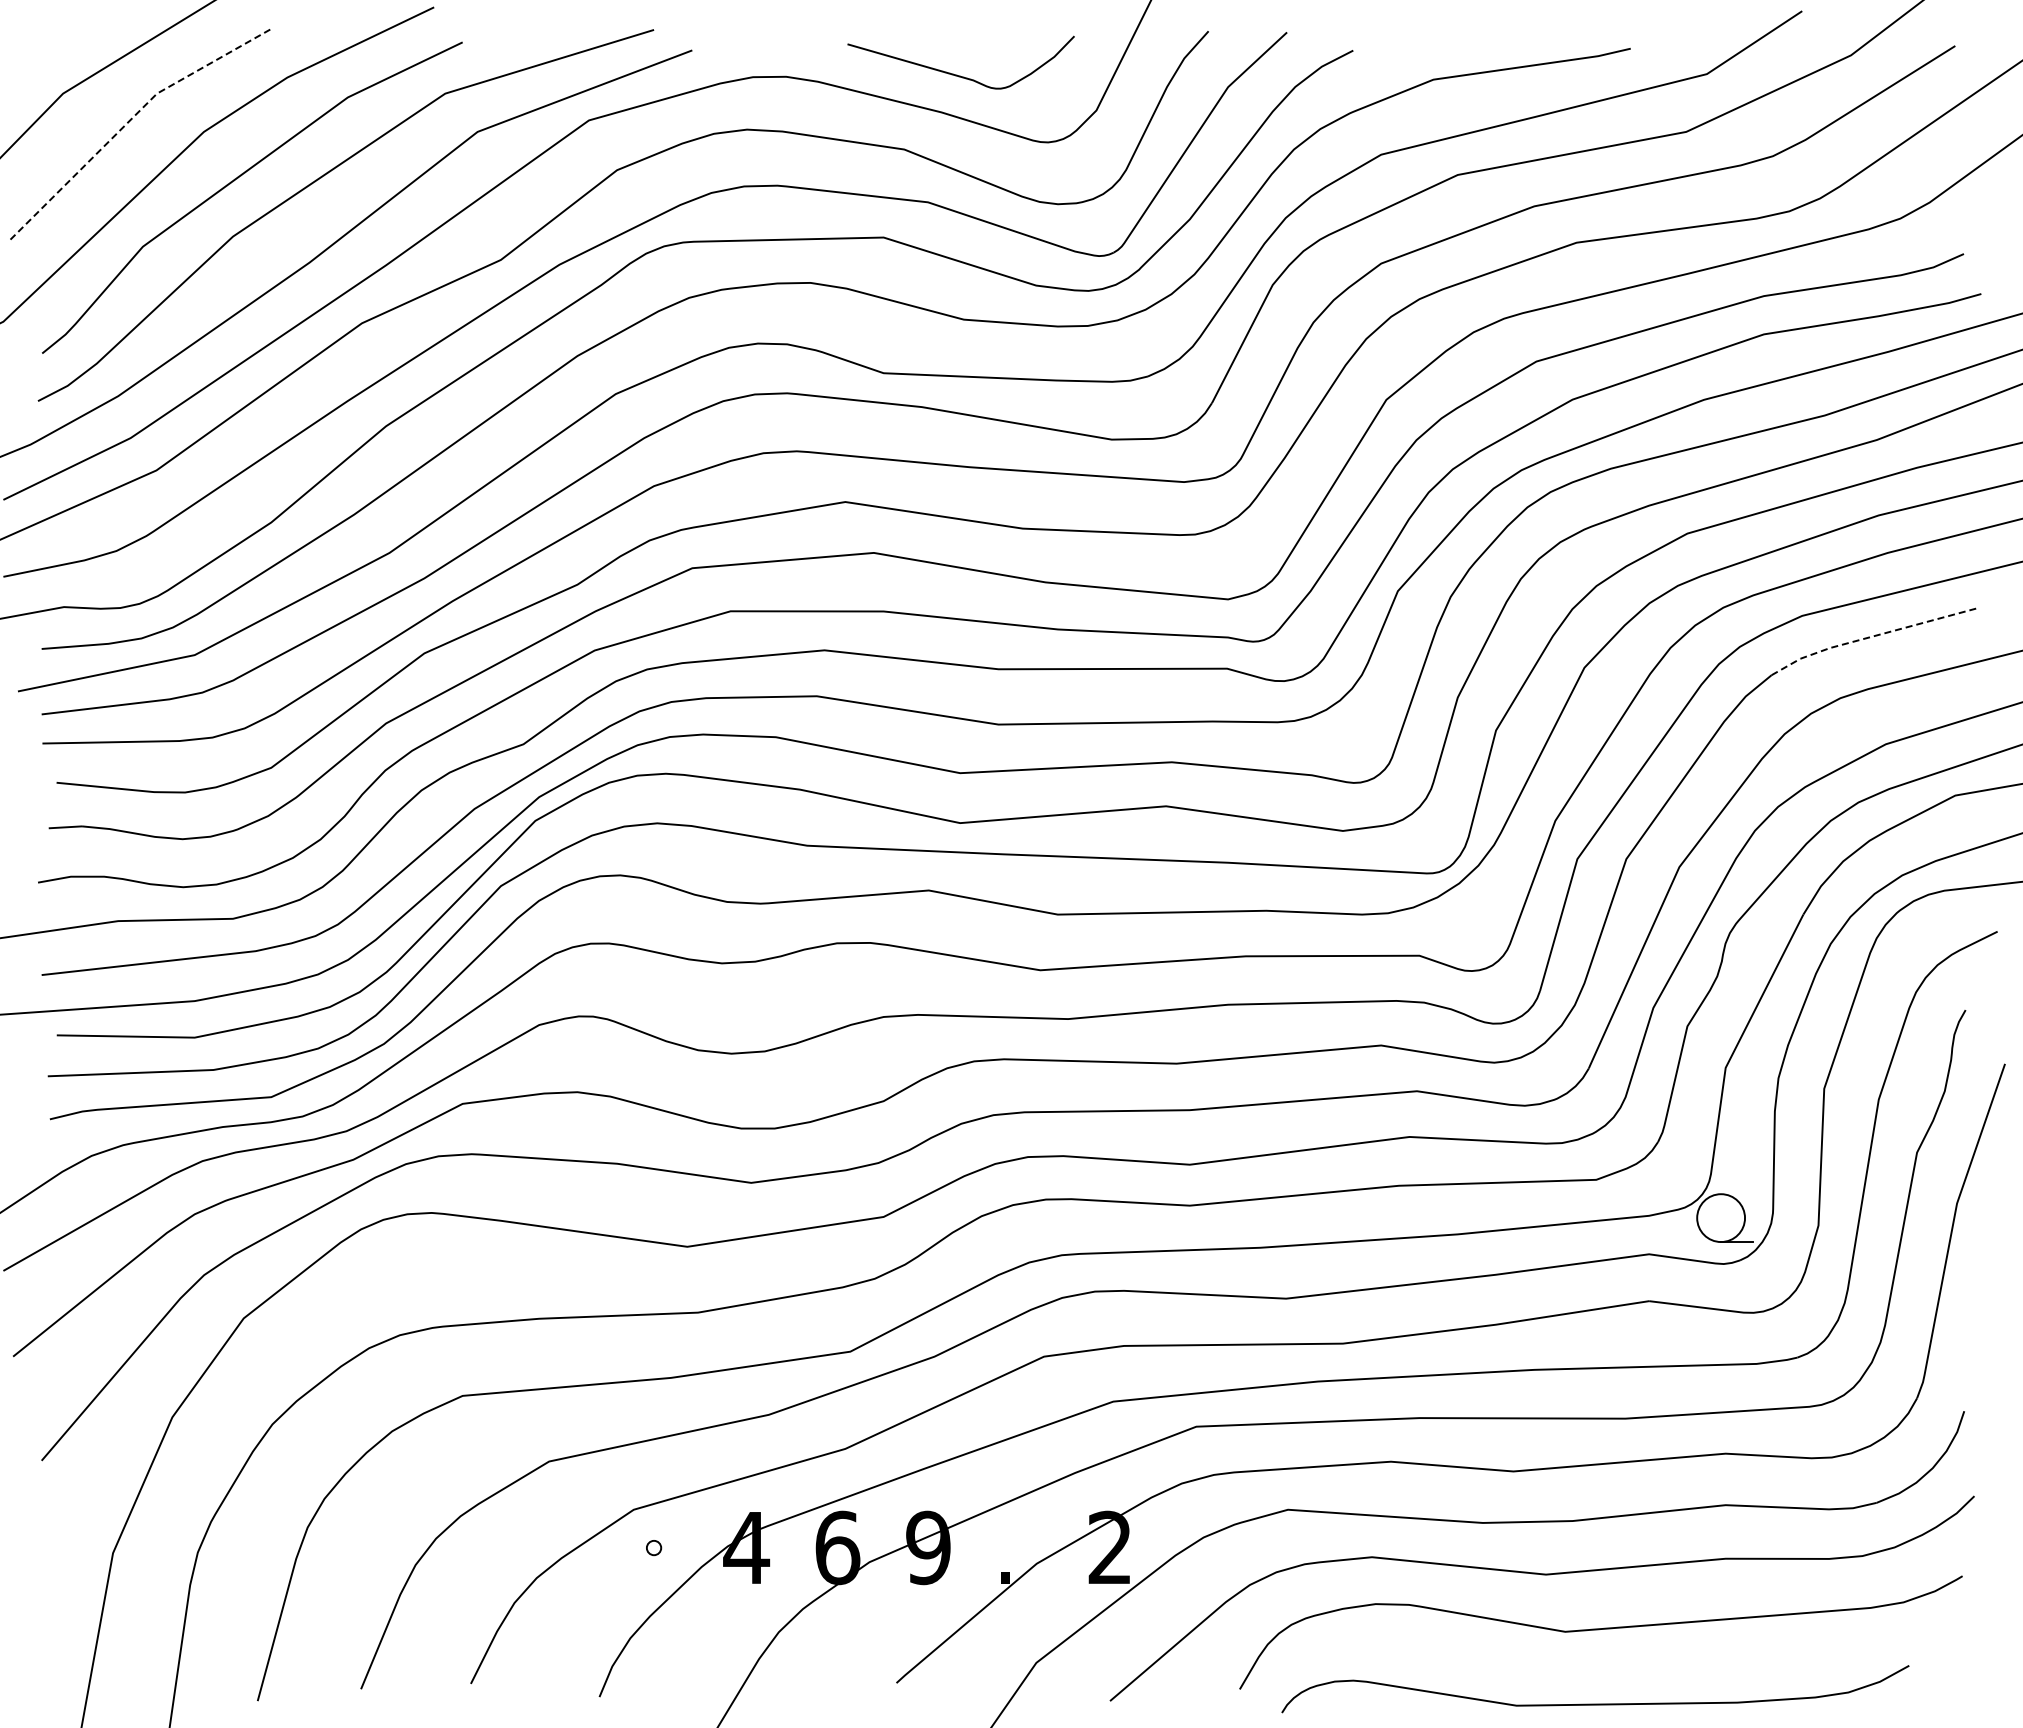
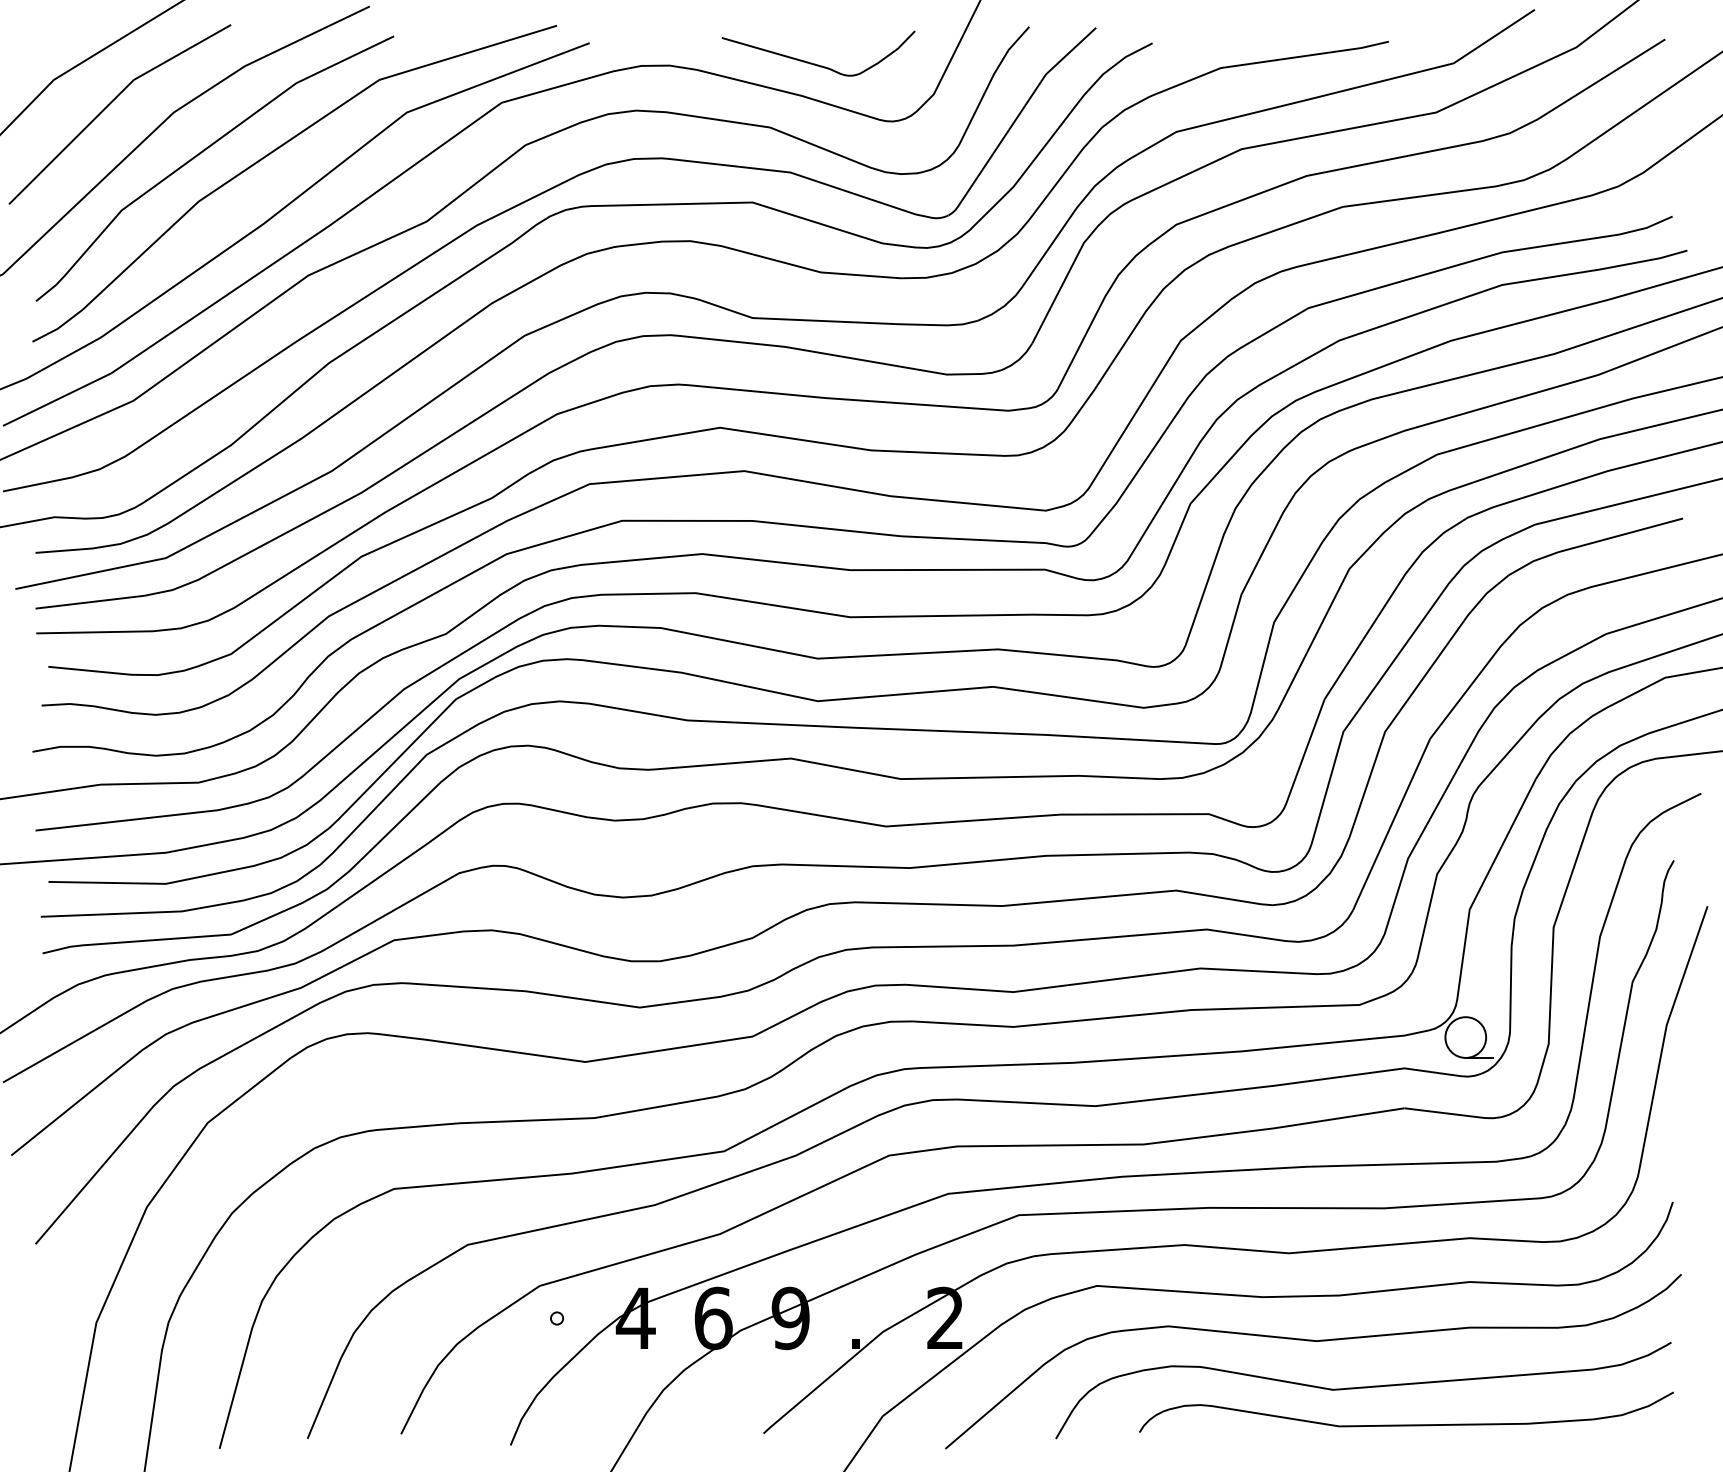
line: (130, 119) -> (111, 101), dashed -> solid
line: (1870, 637) -> (1593, 543), dashed -> solid
curve: (1595, 1703) -> (1406, 1424), moved

